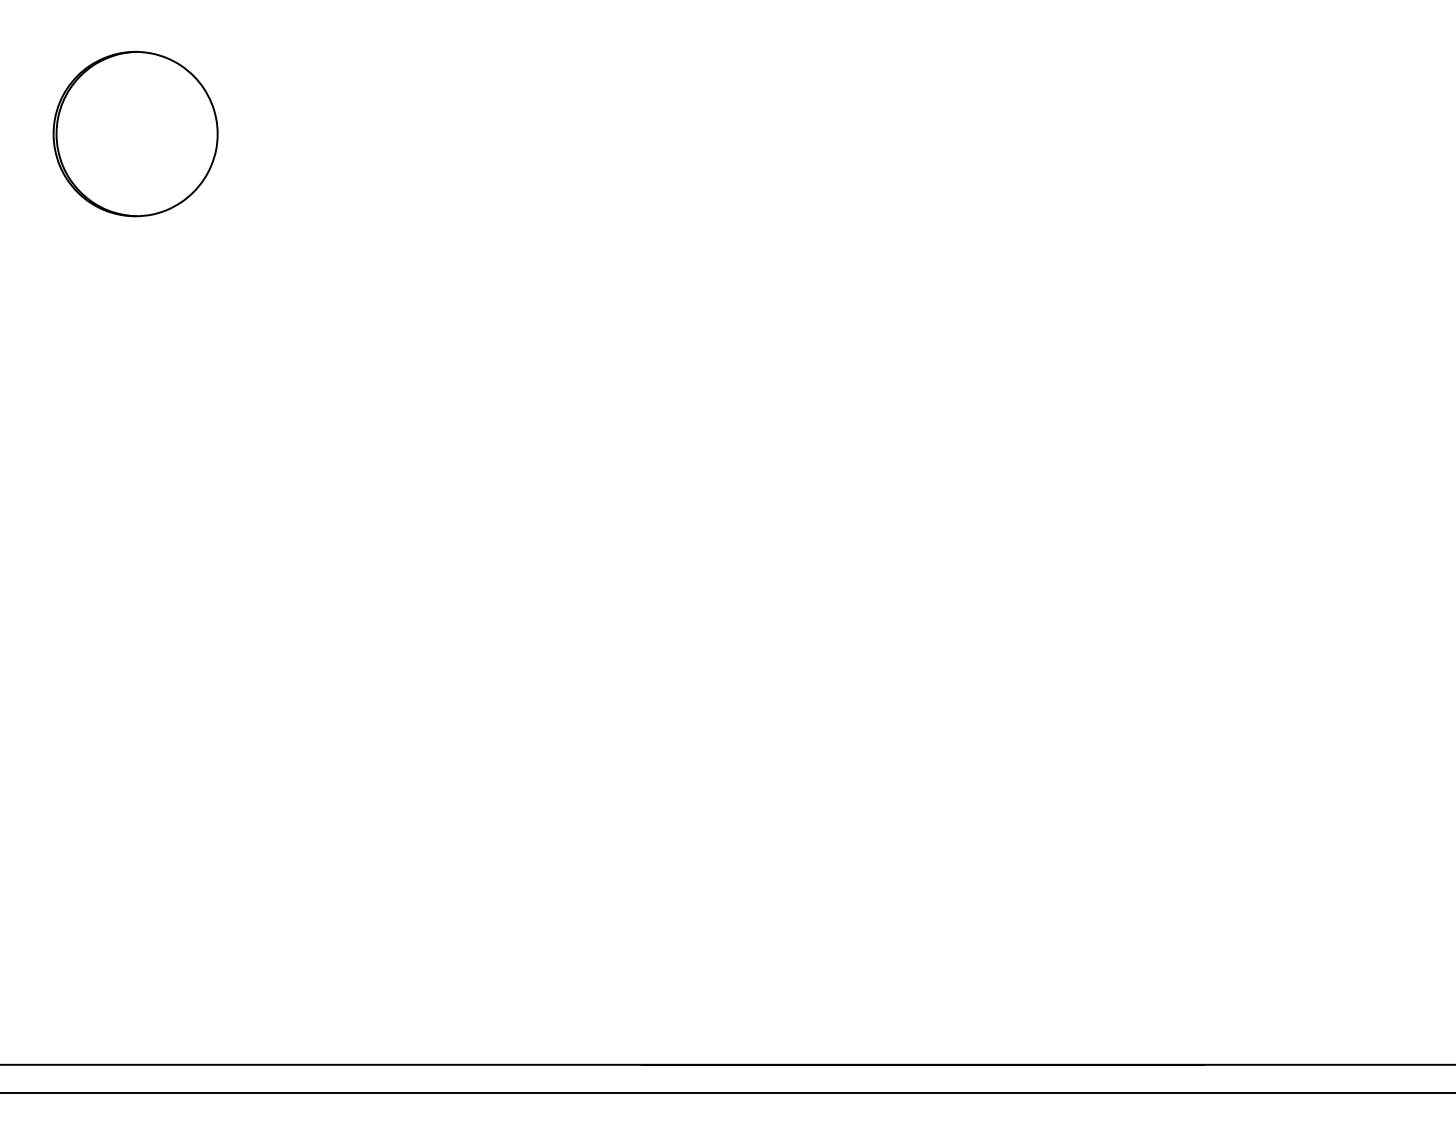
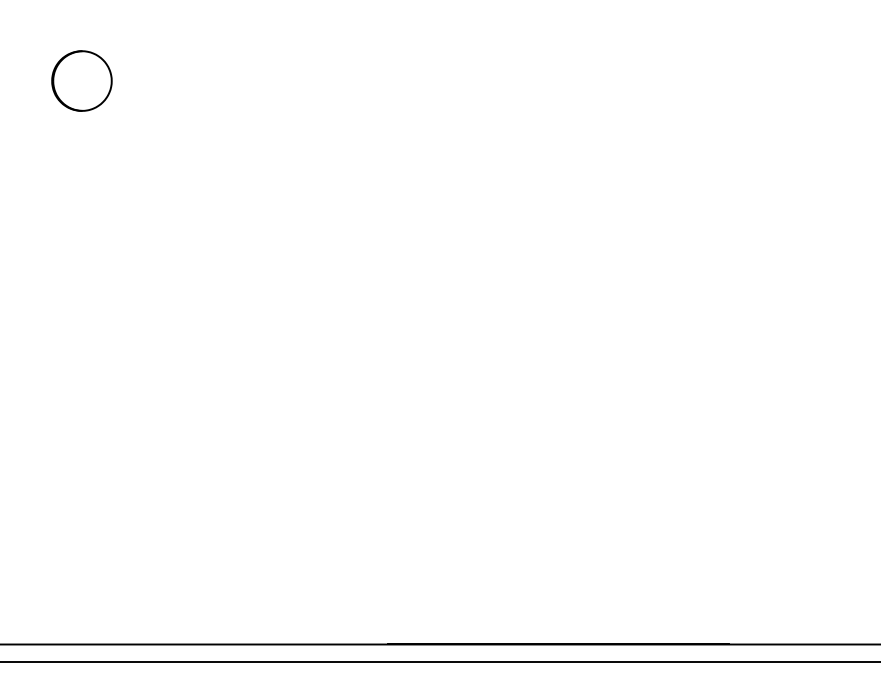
part: (134, 133) -> (81, 80), size x0.6

